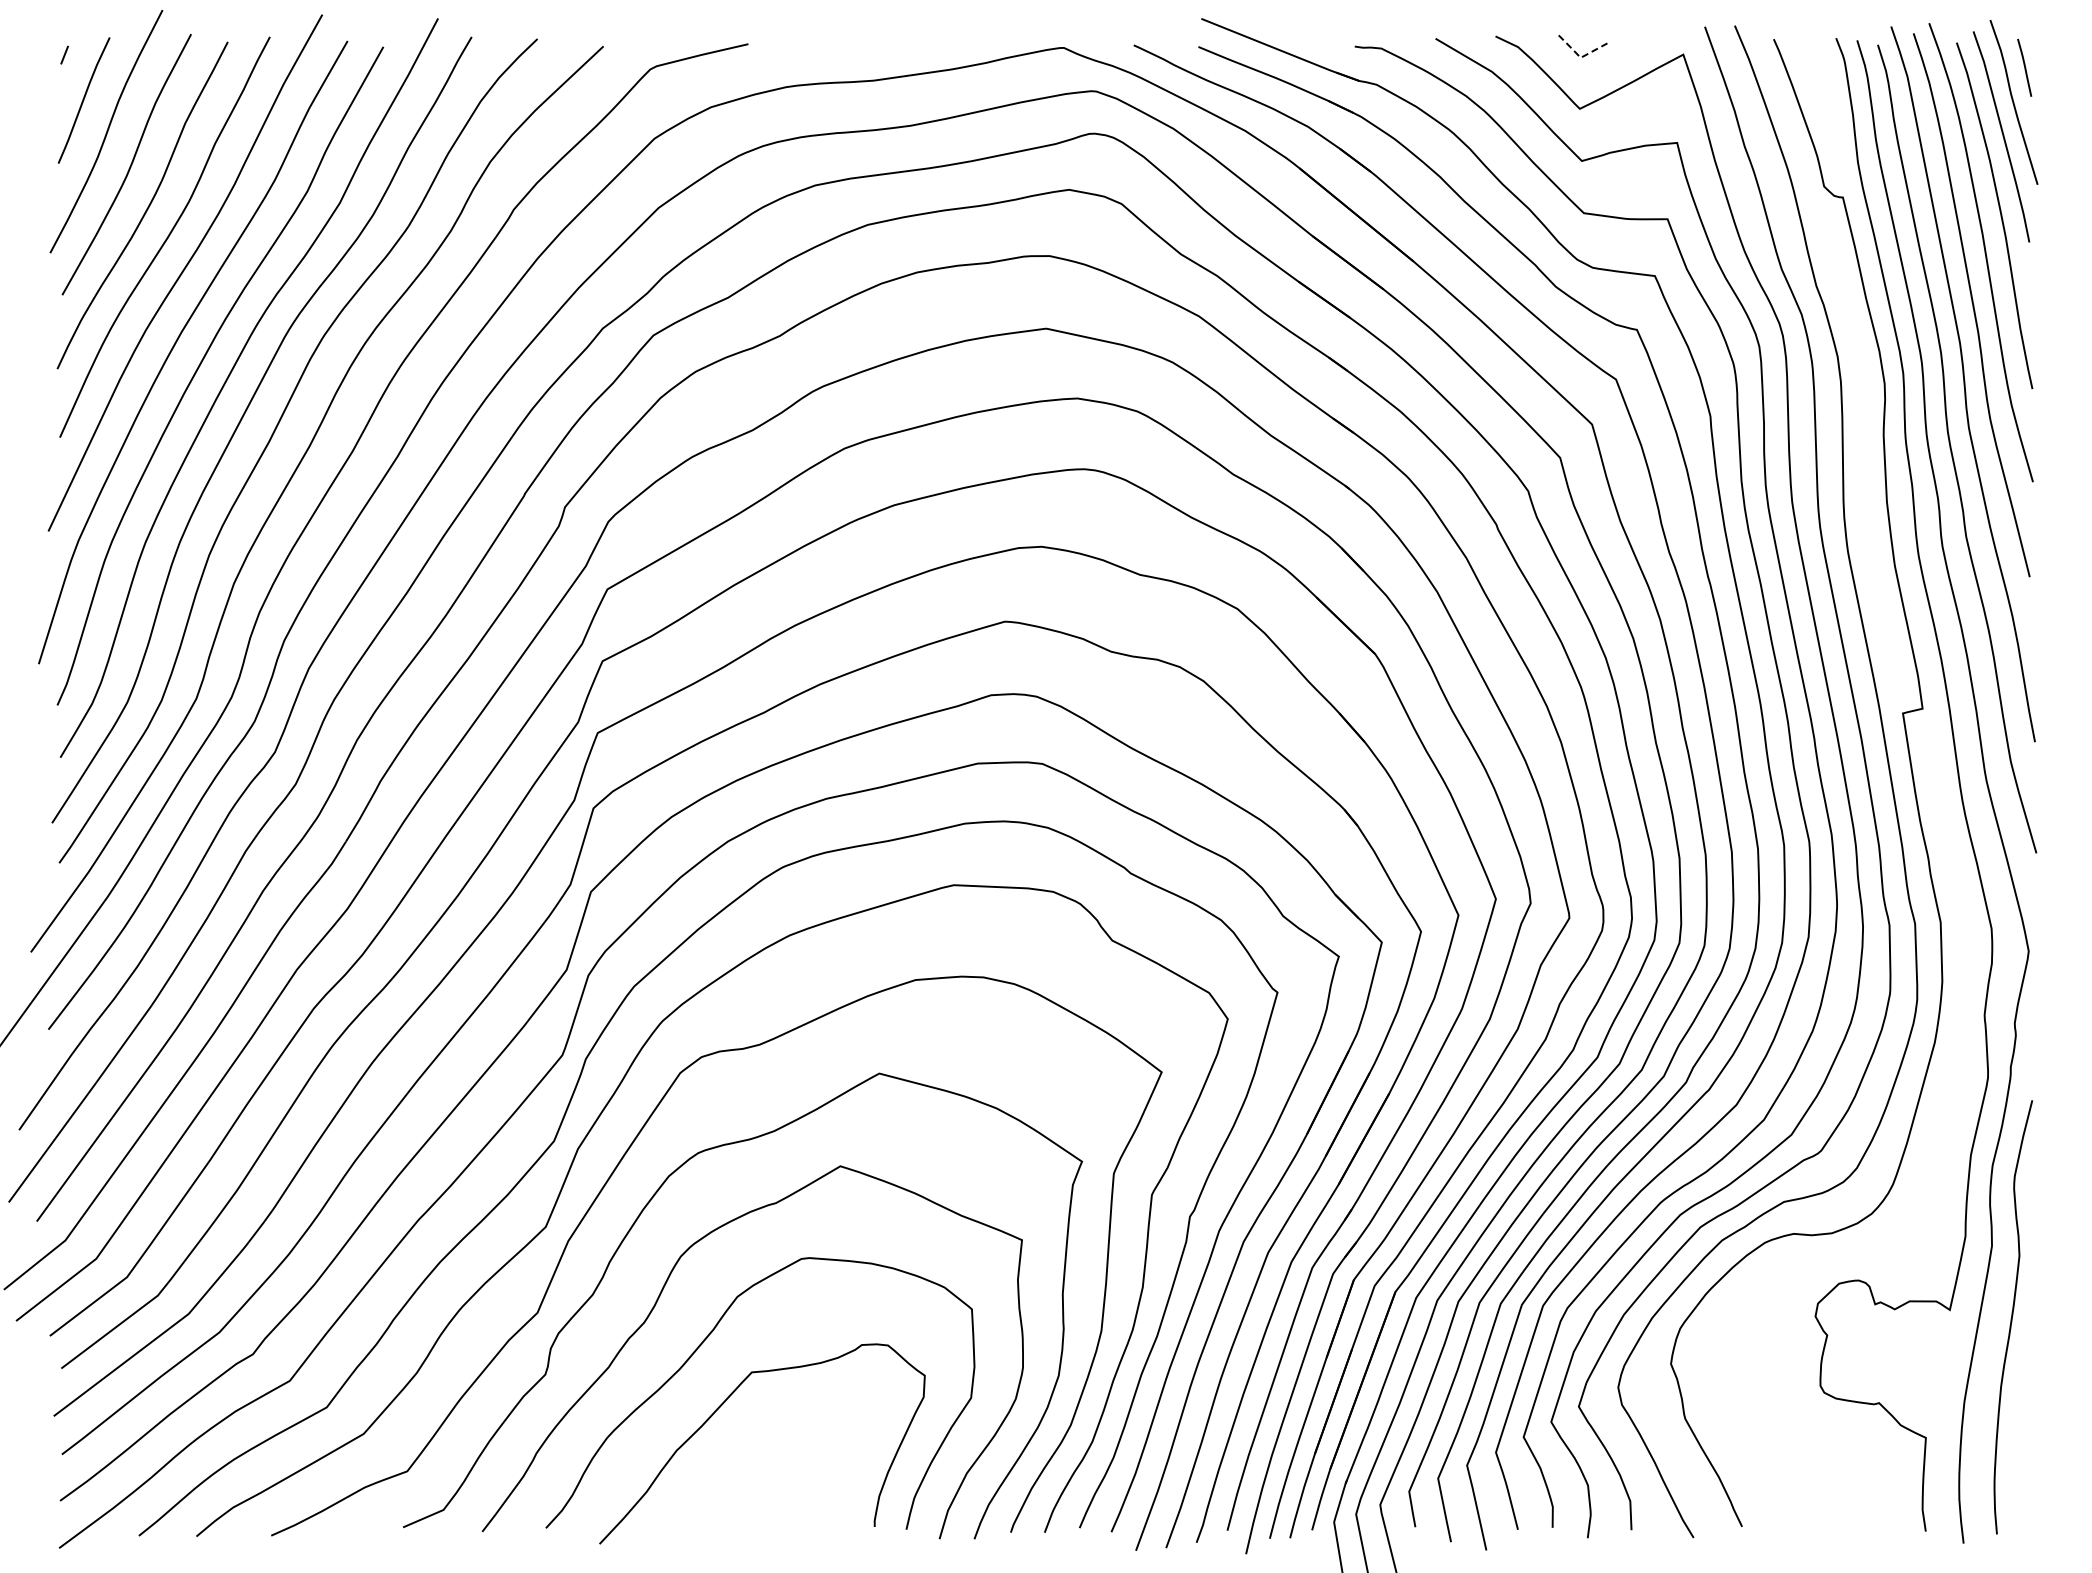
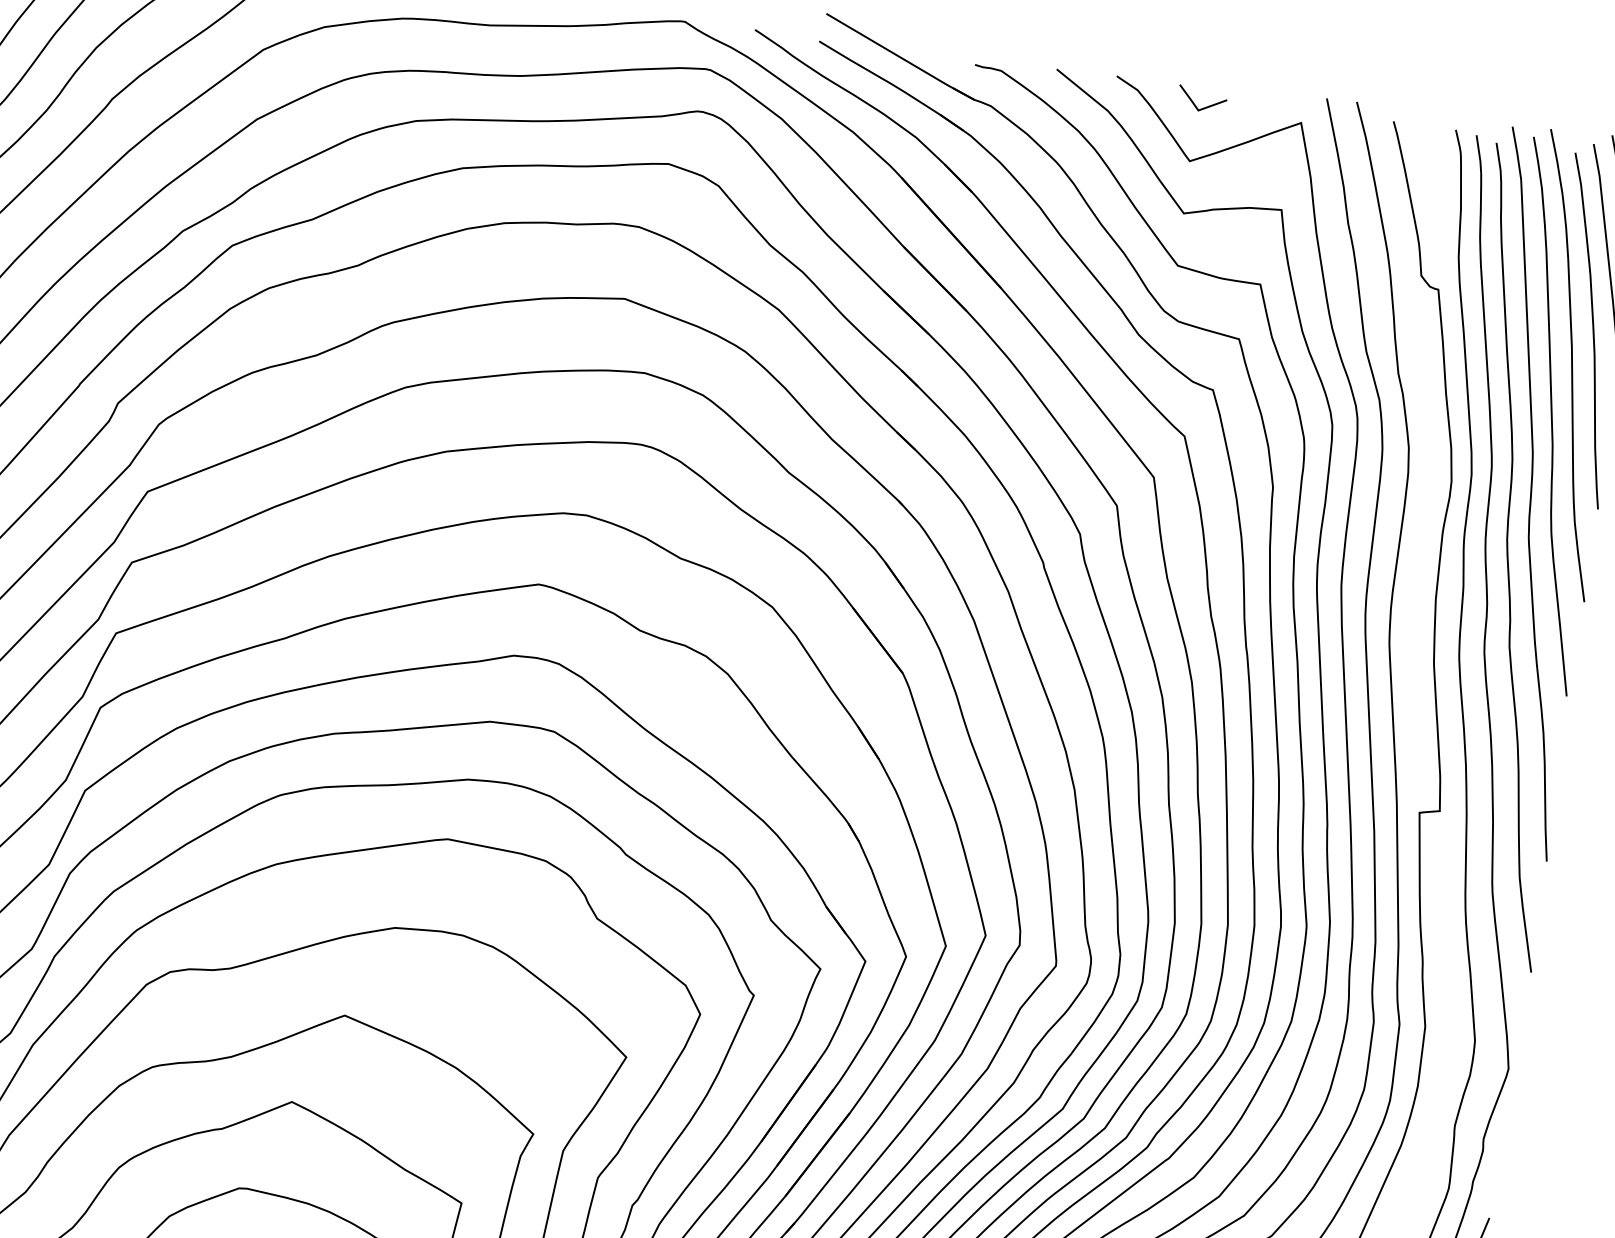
line: (1580, 57) -> (1198, 110), dashed -> solid

